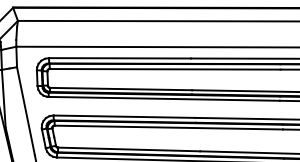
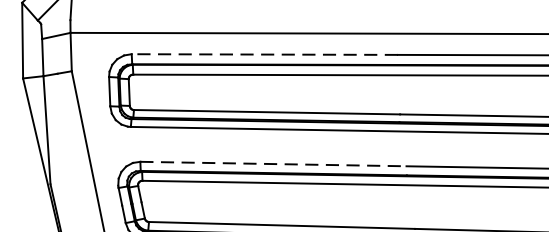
line: (119, 58) -> (263, 54), solid -> dashed
line: (125, 116) -> (275, 163), solid -> dashed

